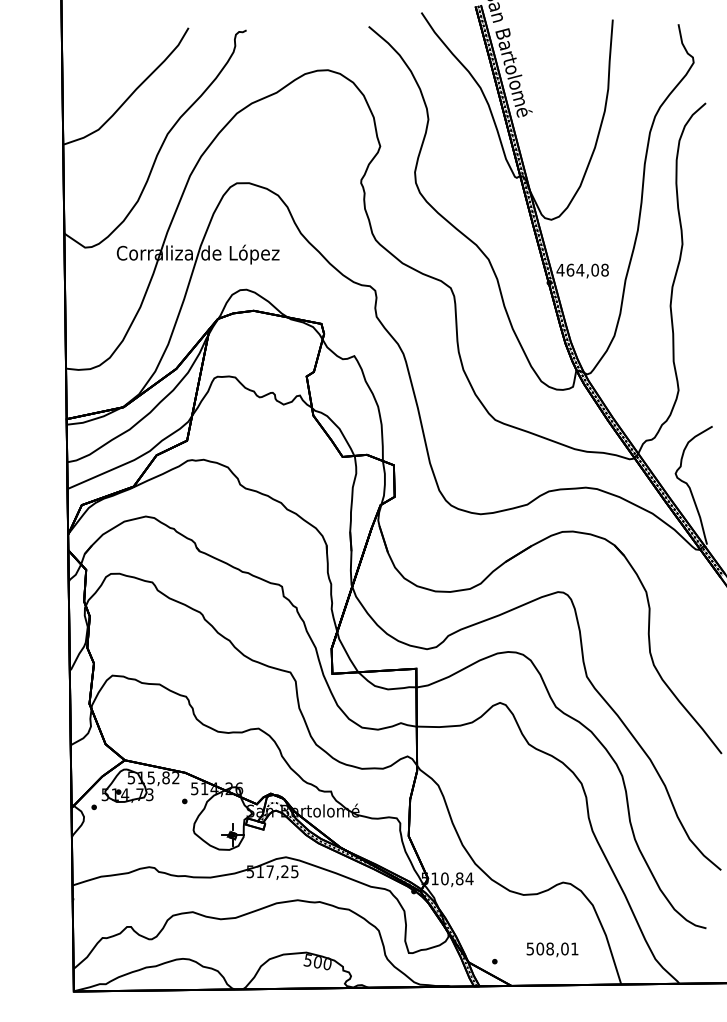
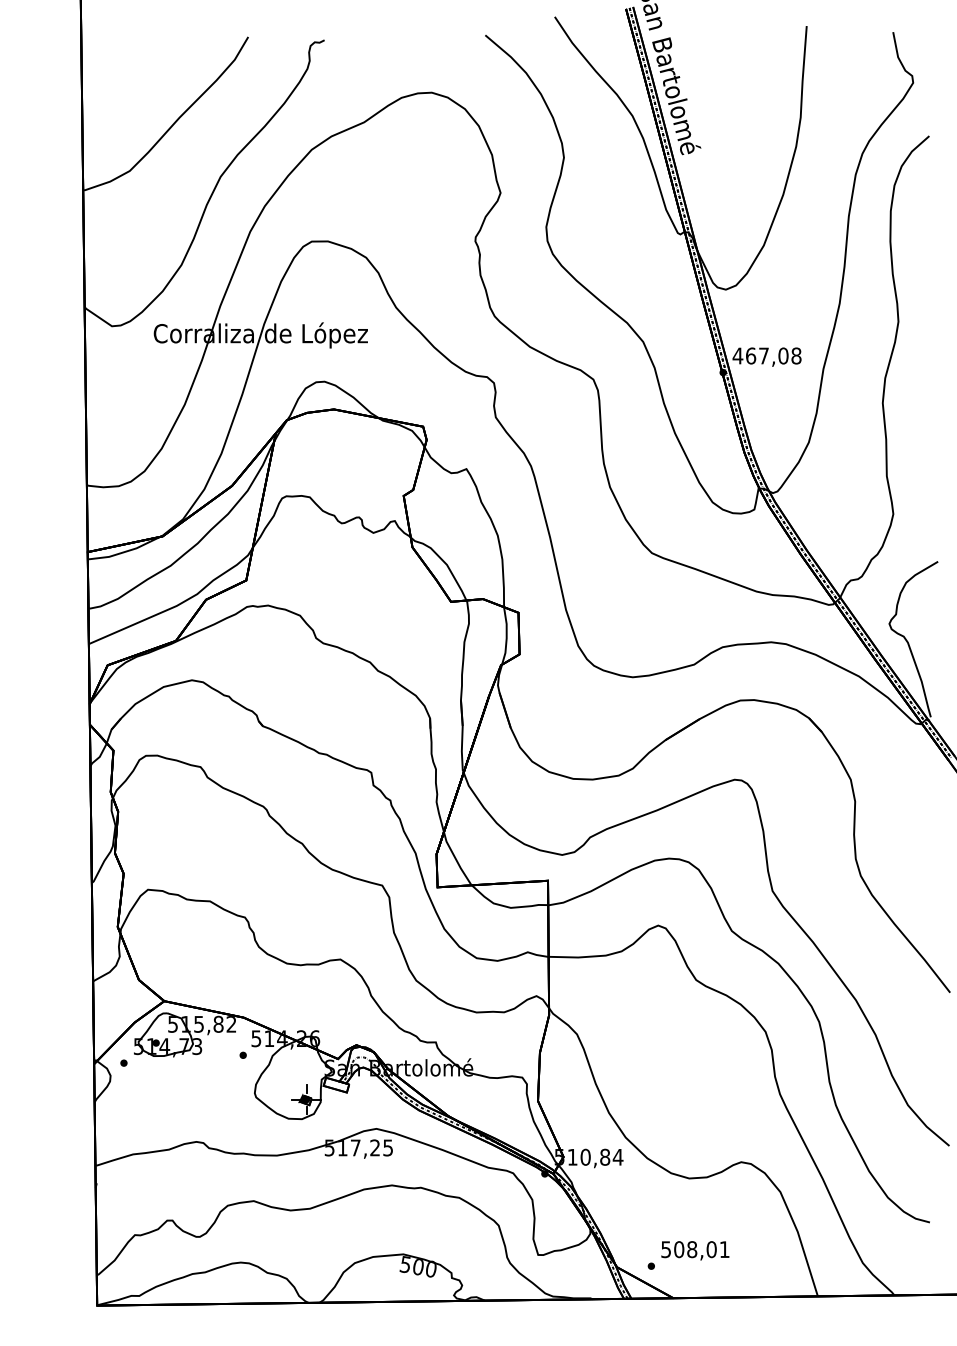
text: (579, 269) -> (763, 355), 464,08 -> 467,08
text: (552, 949) -> (695, 1250), moved

